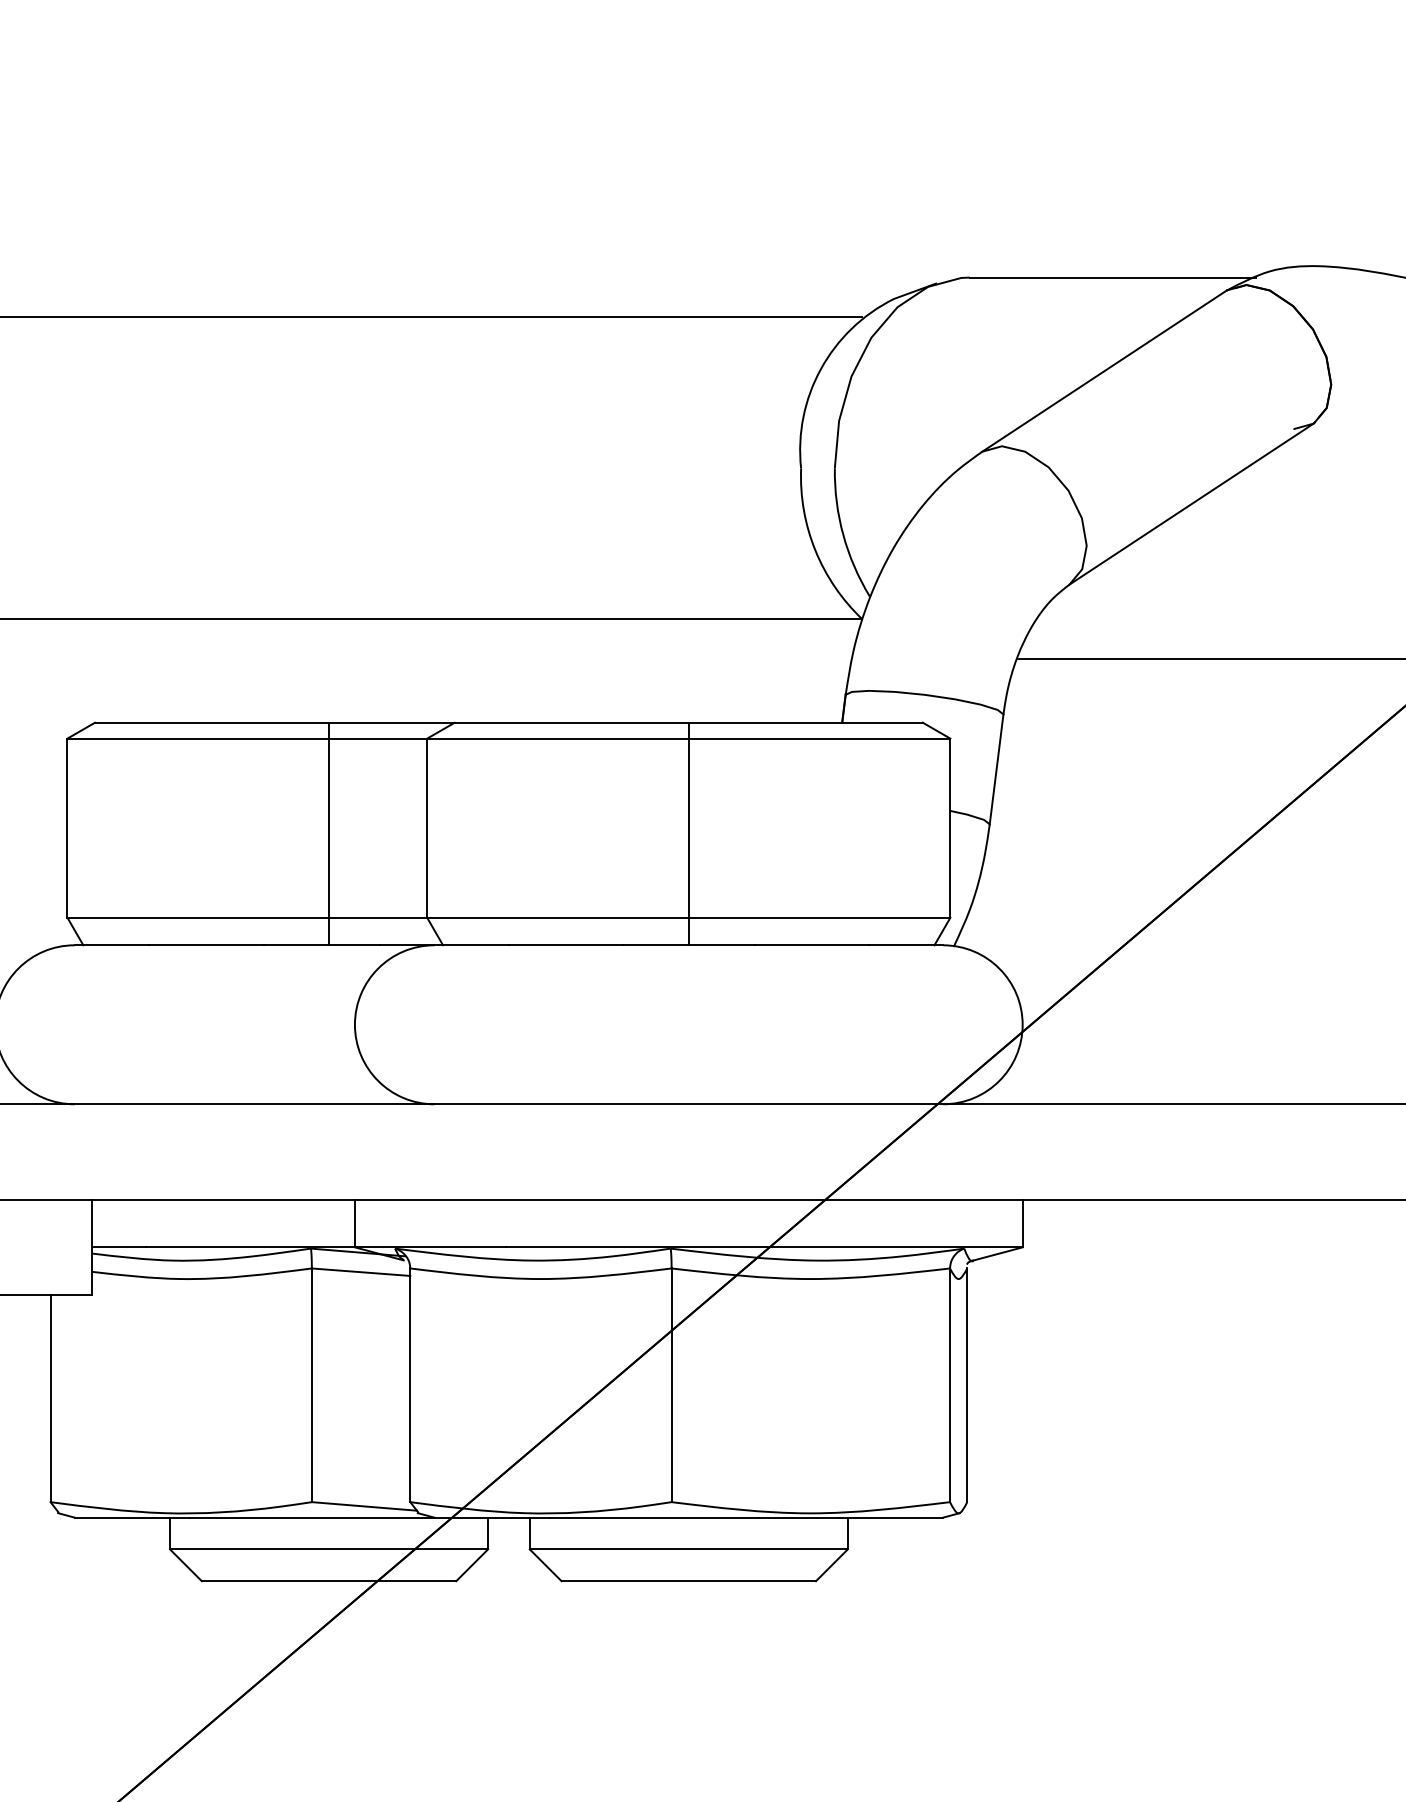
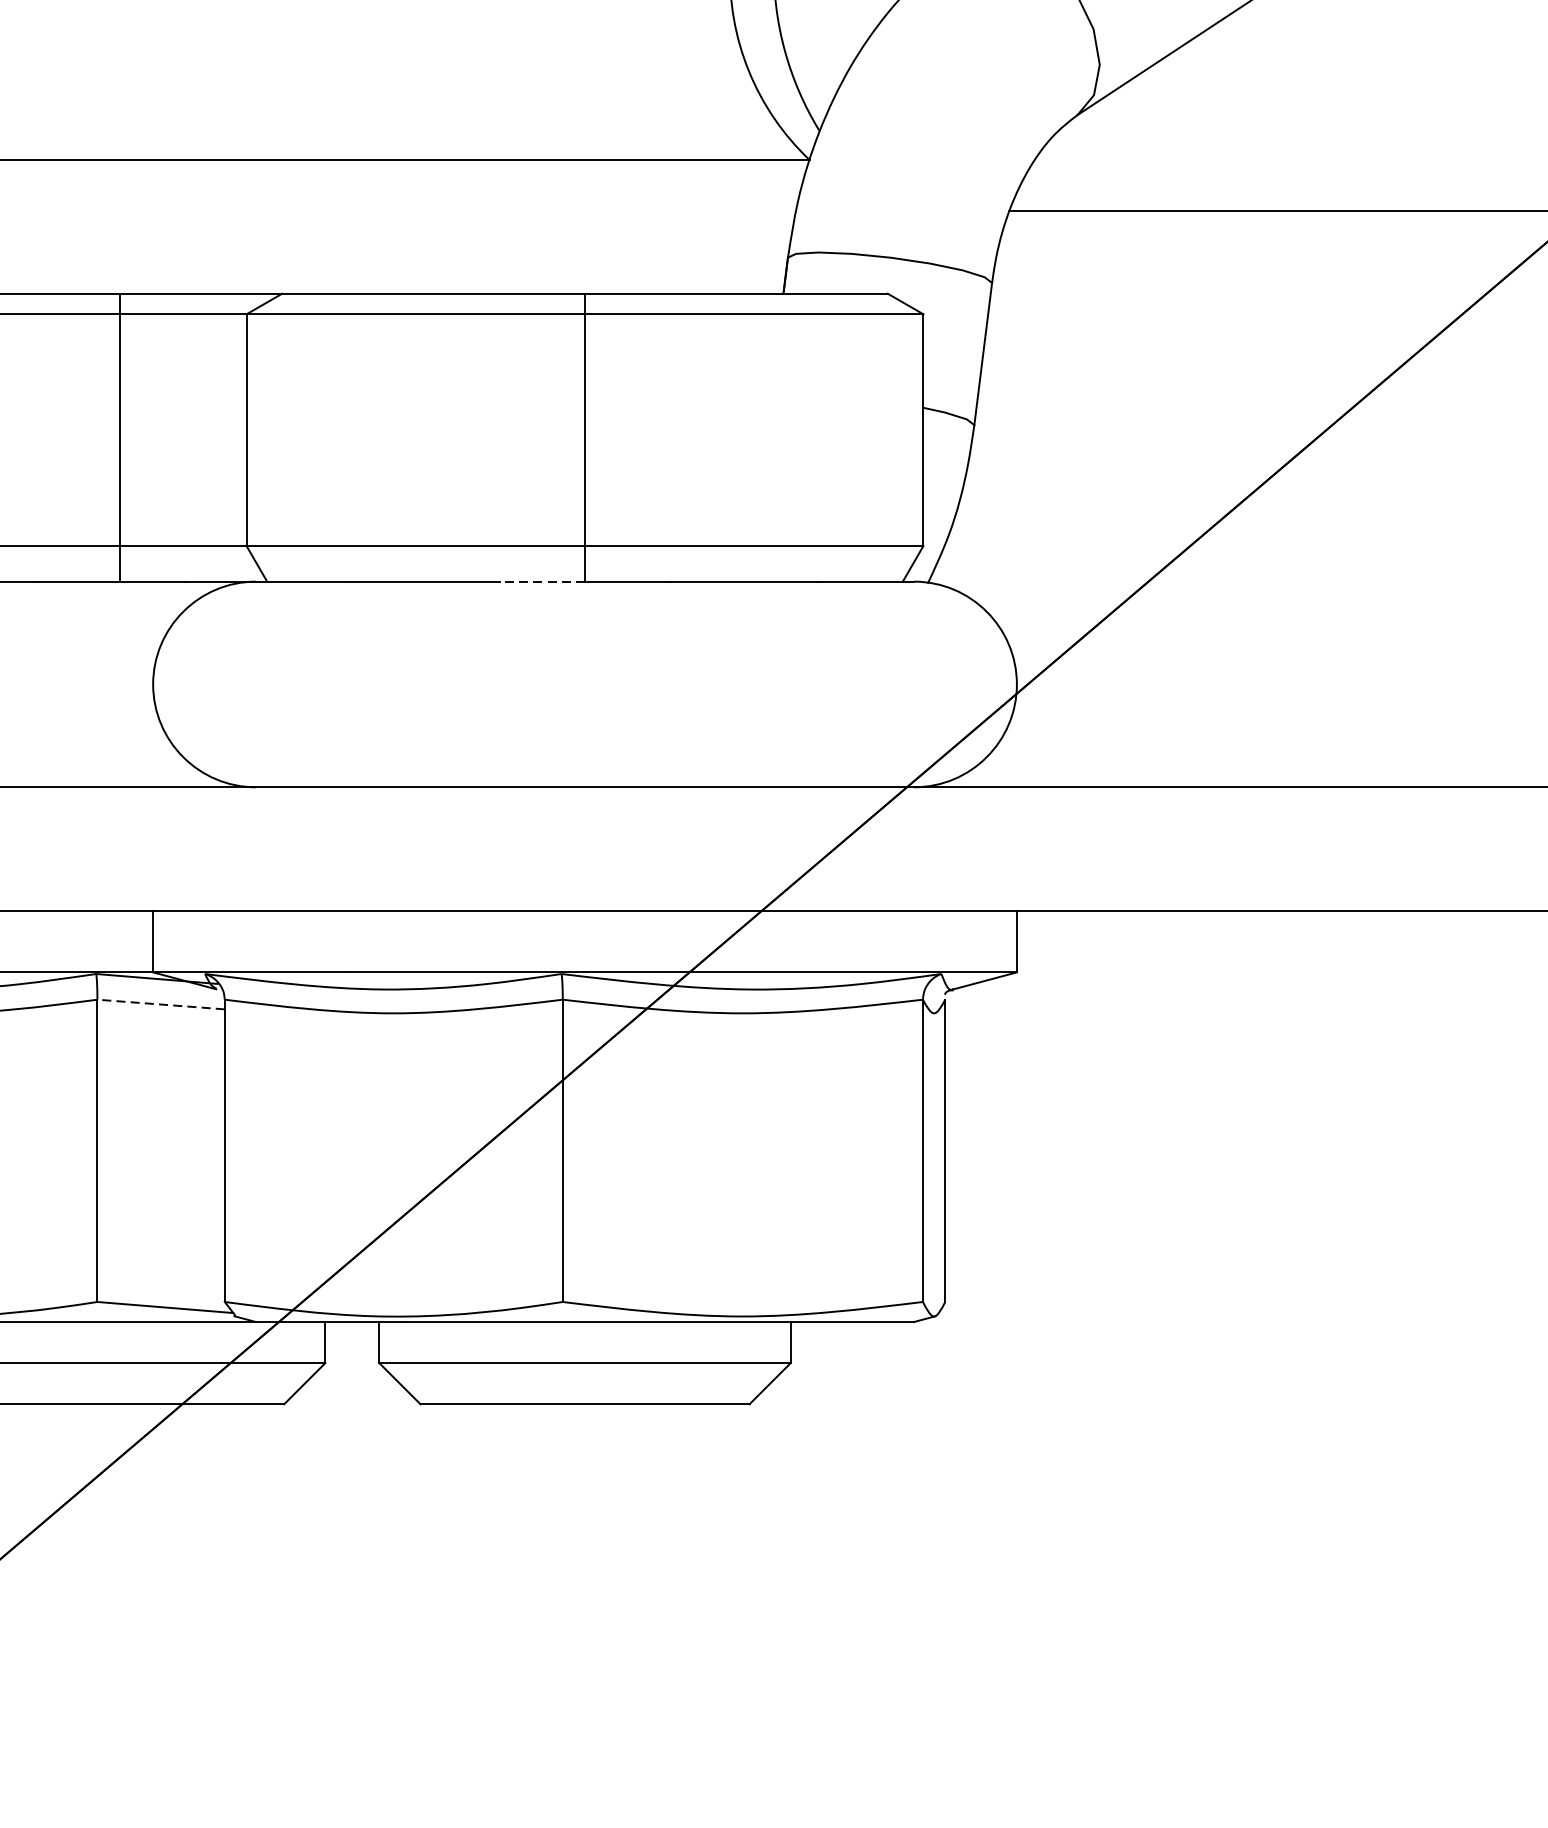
line: (655, 945) -> (541, 581), solid -> dashed
line: (360, 1272) -> (160, 1004), solid -> dashed

